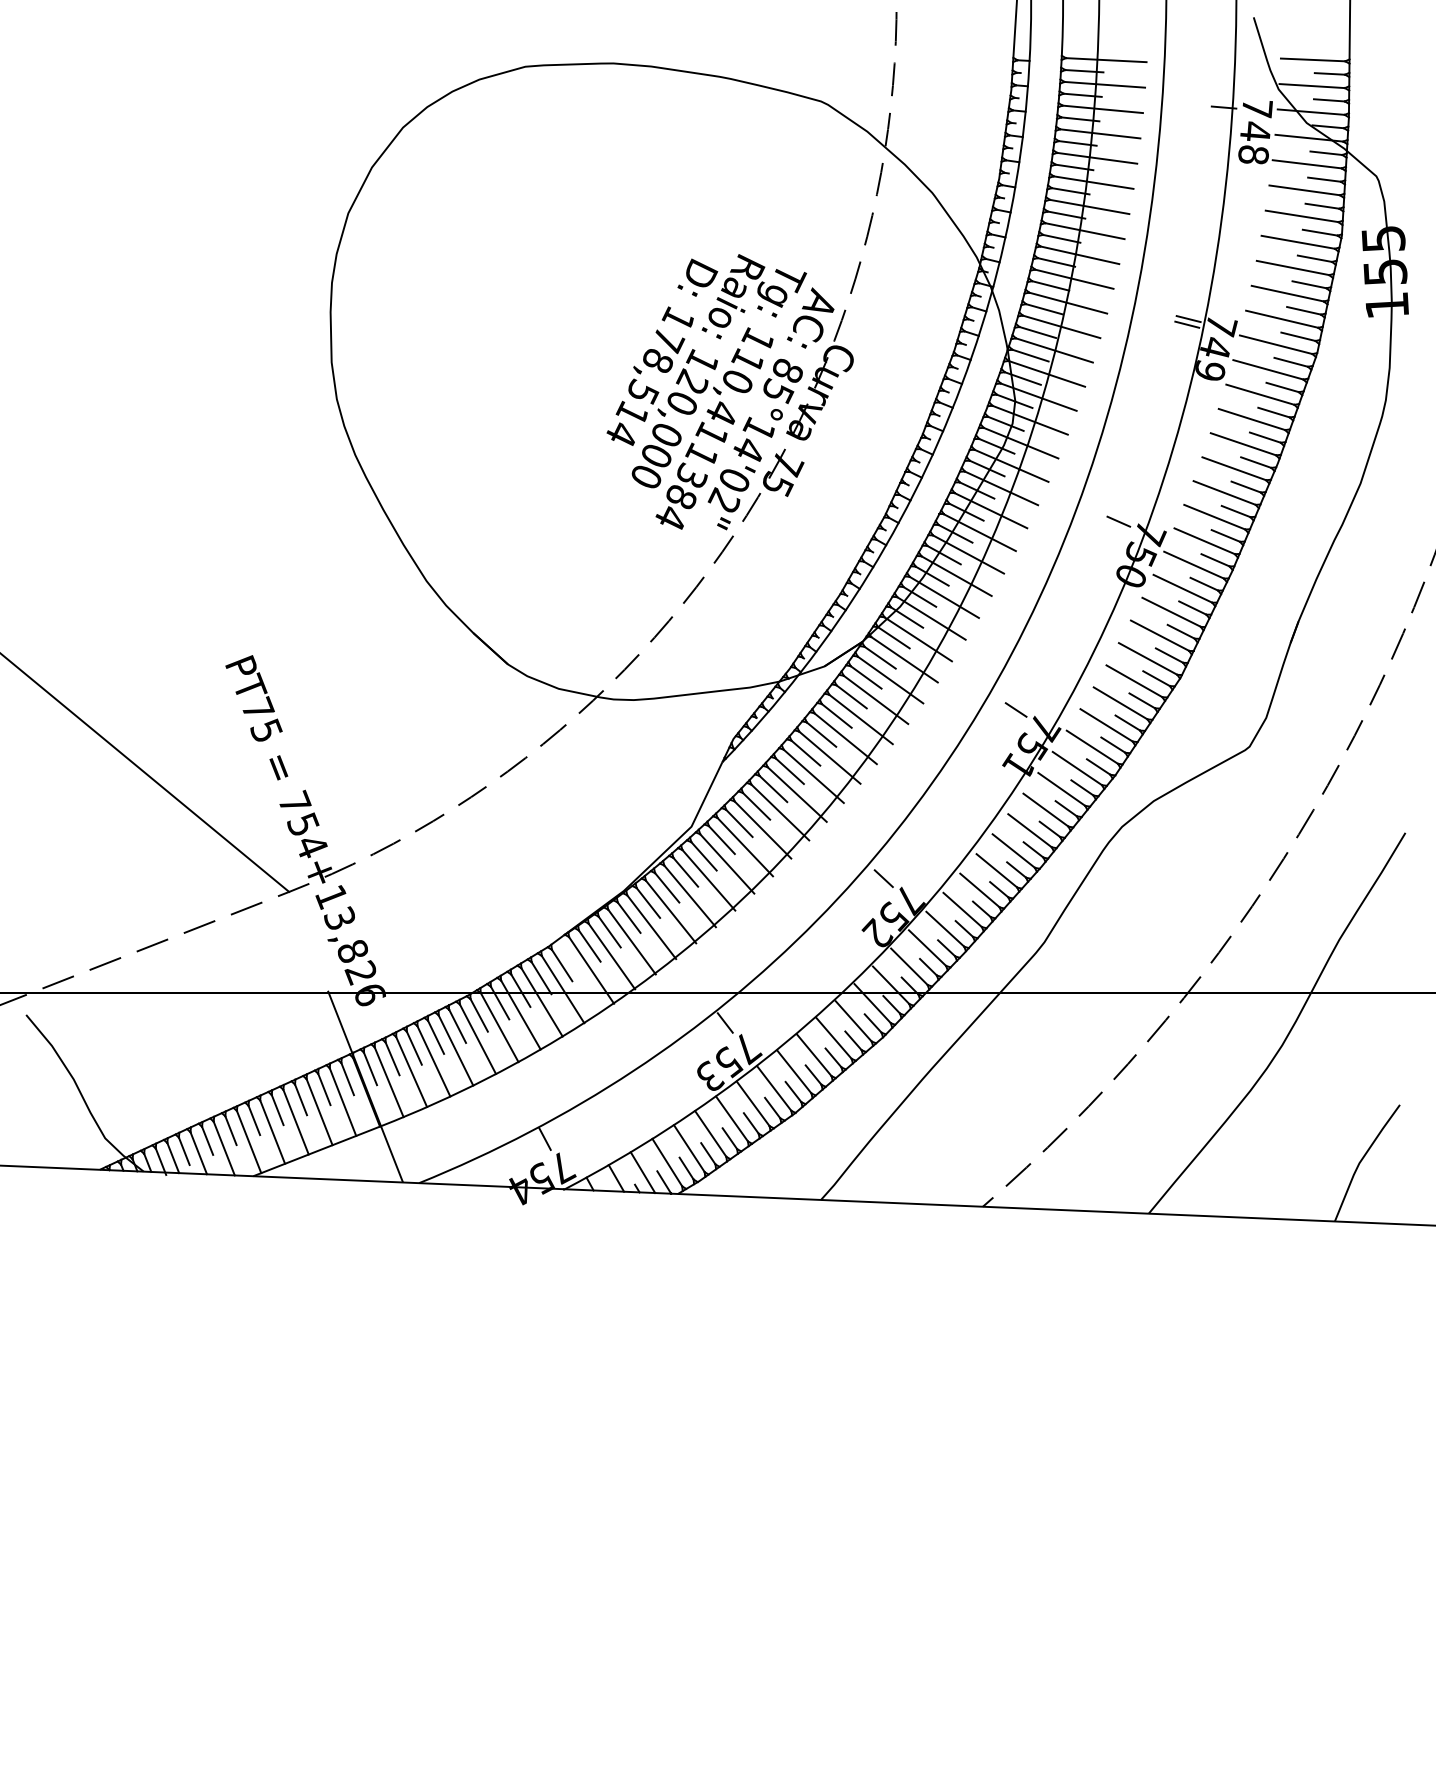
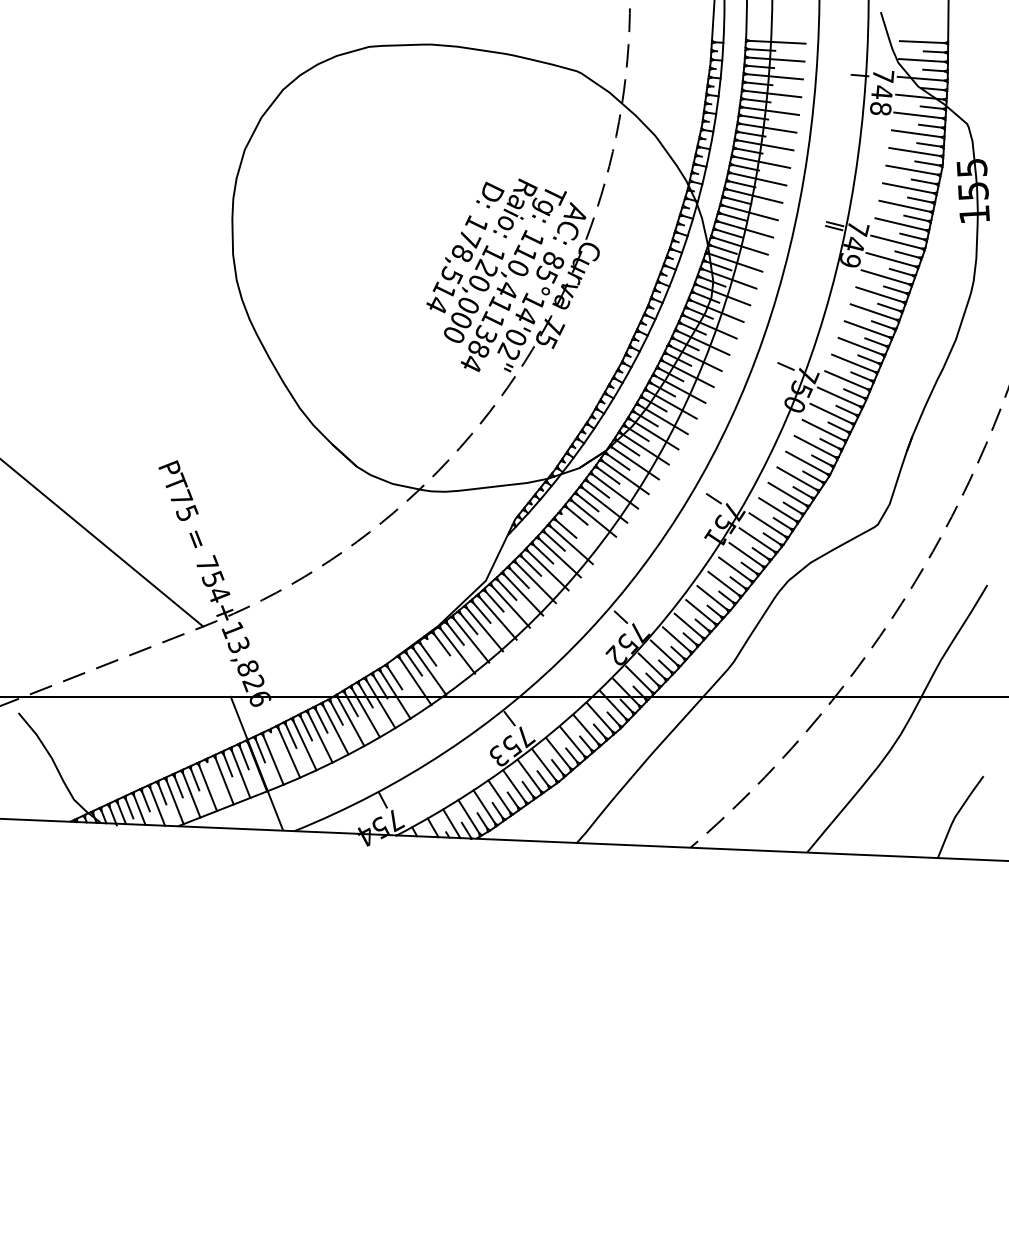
line: (829, 757) -> (582, 532), removed
line: (631, 941) -> (443, 661), removed
line: (392, 1058) -> (275, 743), removed
line: (301, 1099) -> (211, 772), removed

